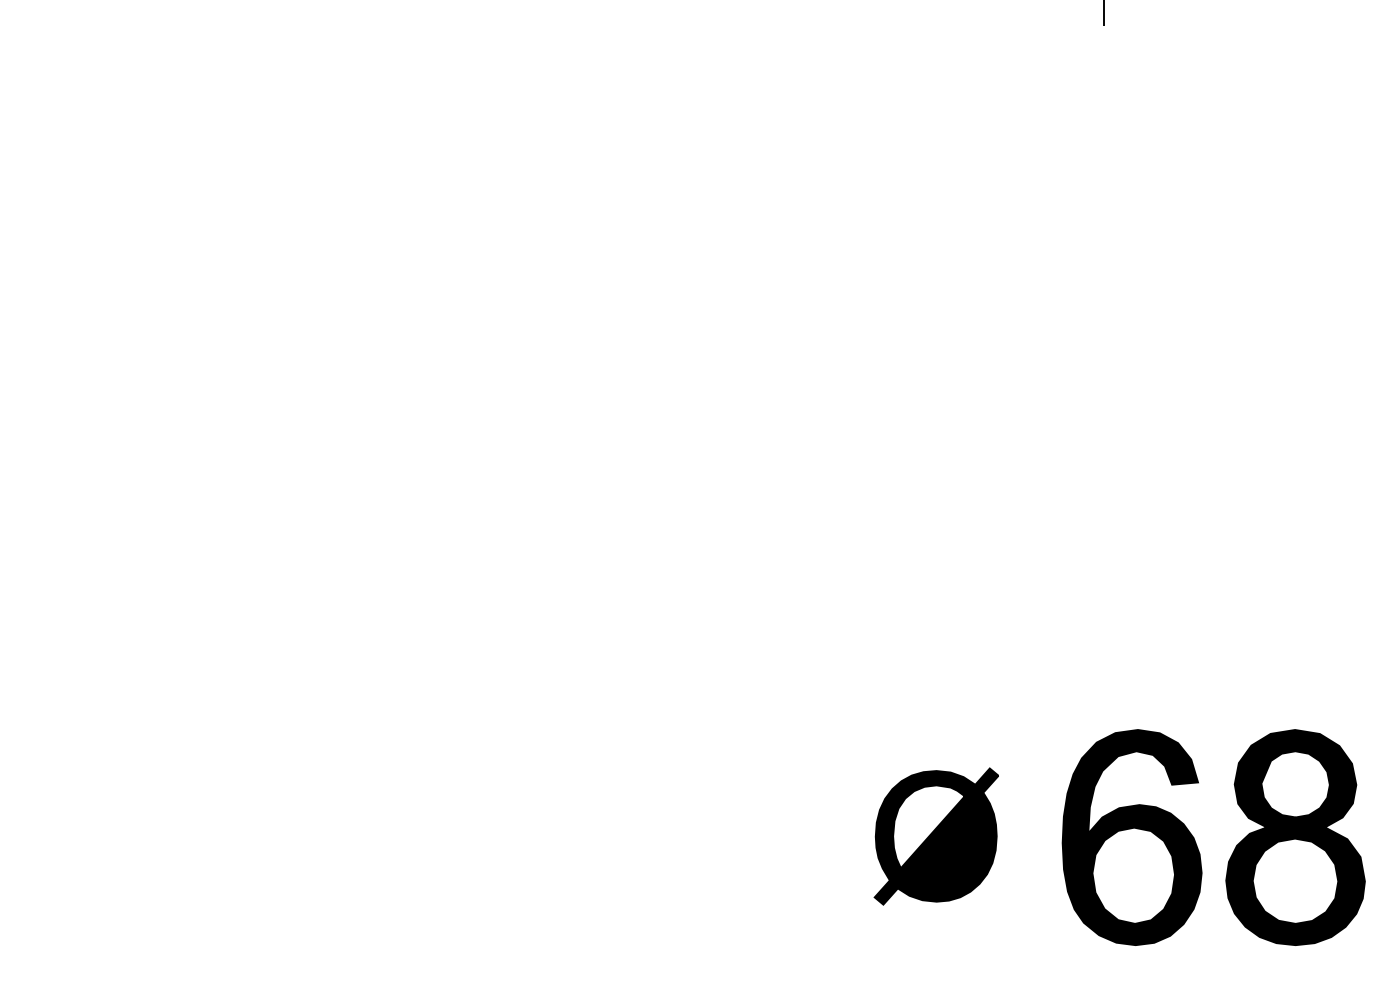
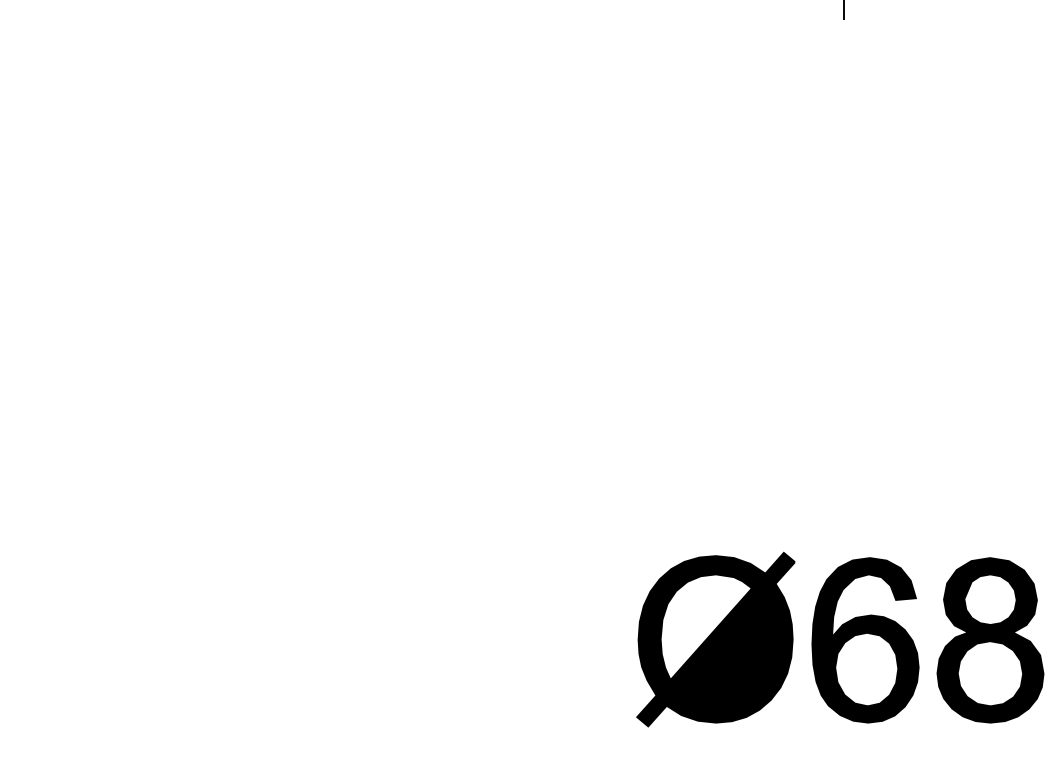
part: (936, 836) -> (715, 639), size x1.67

